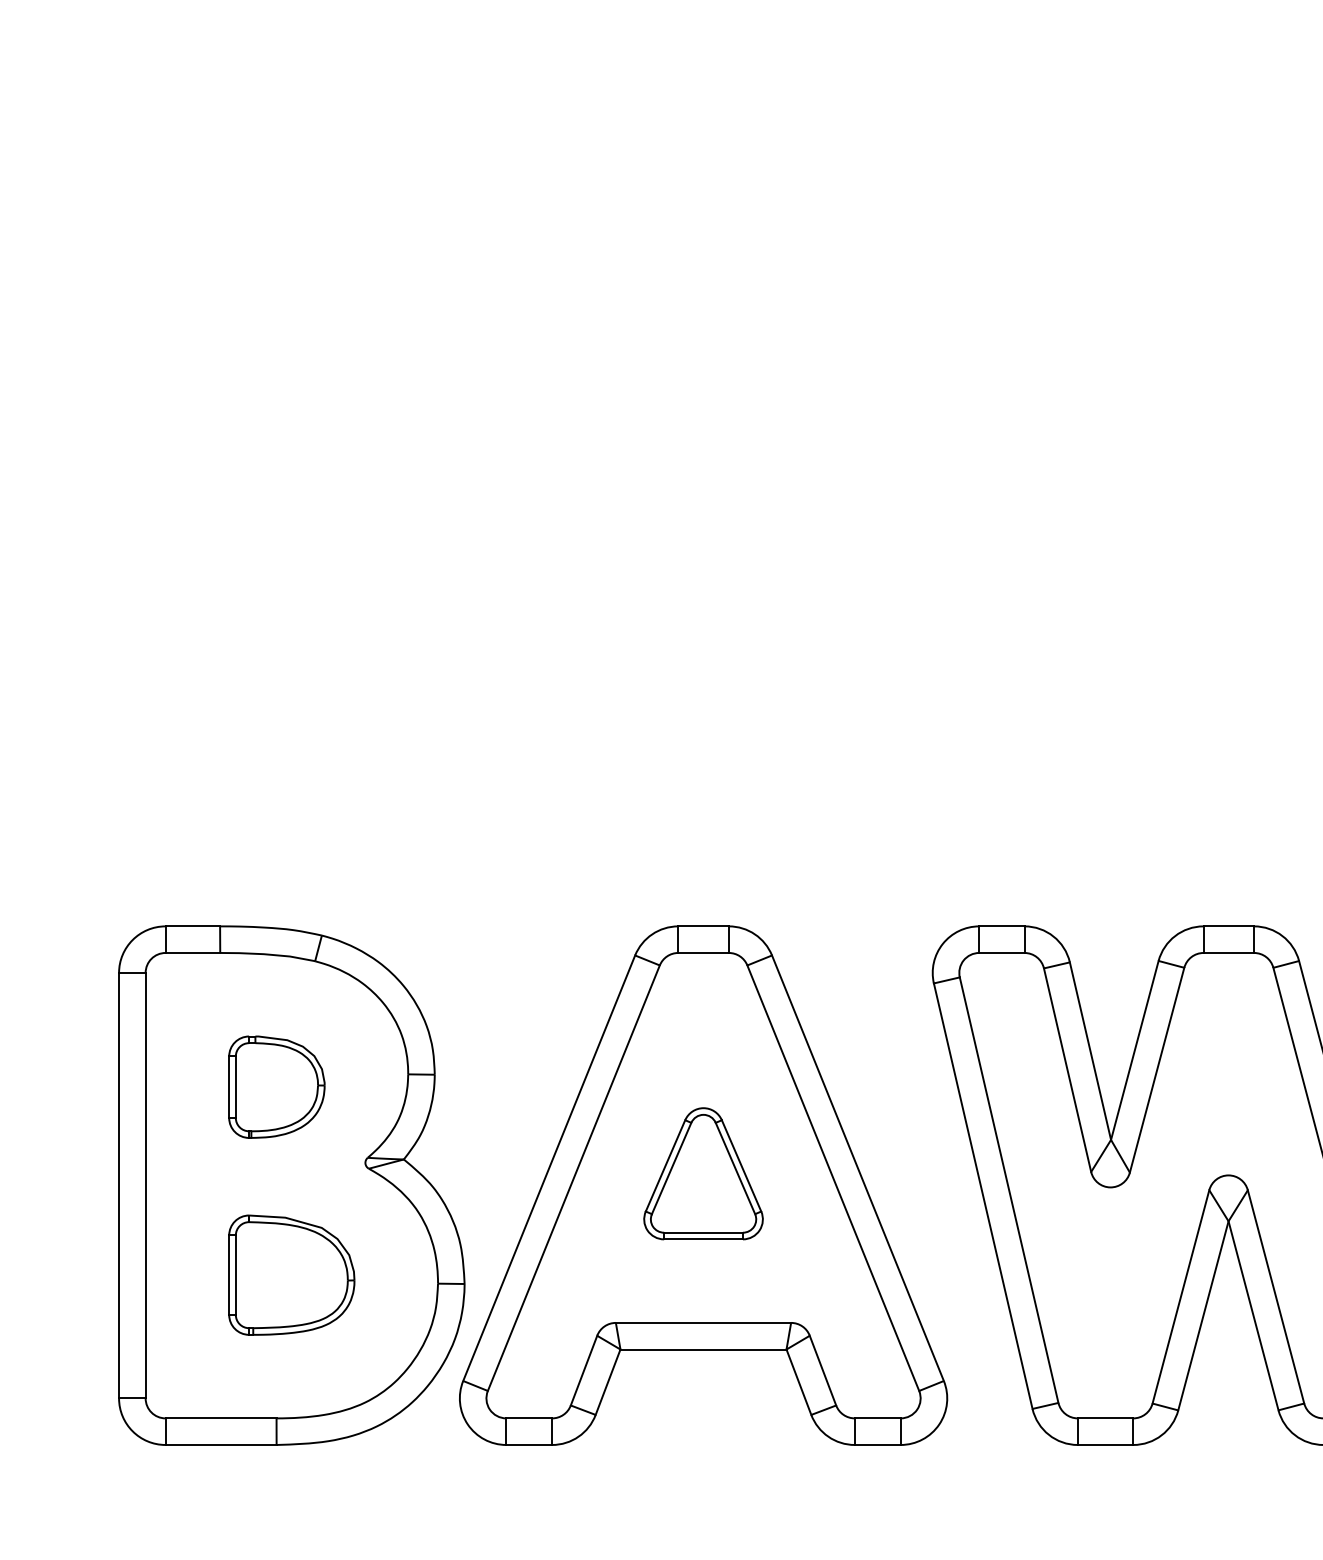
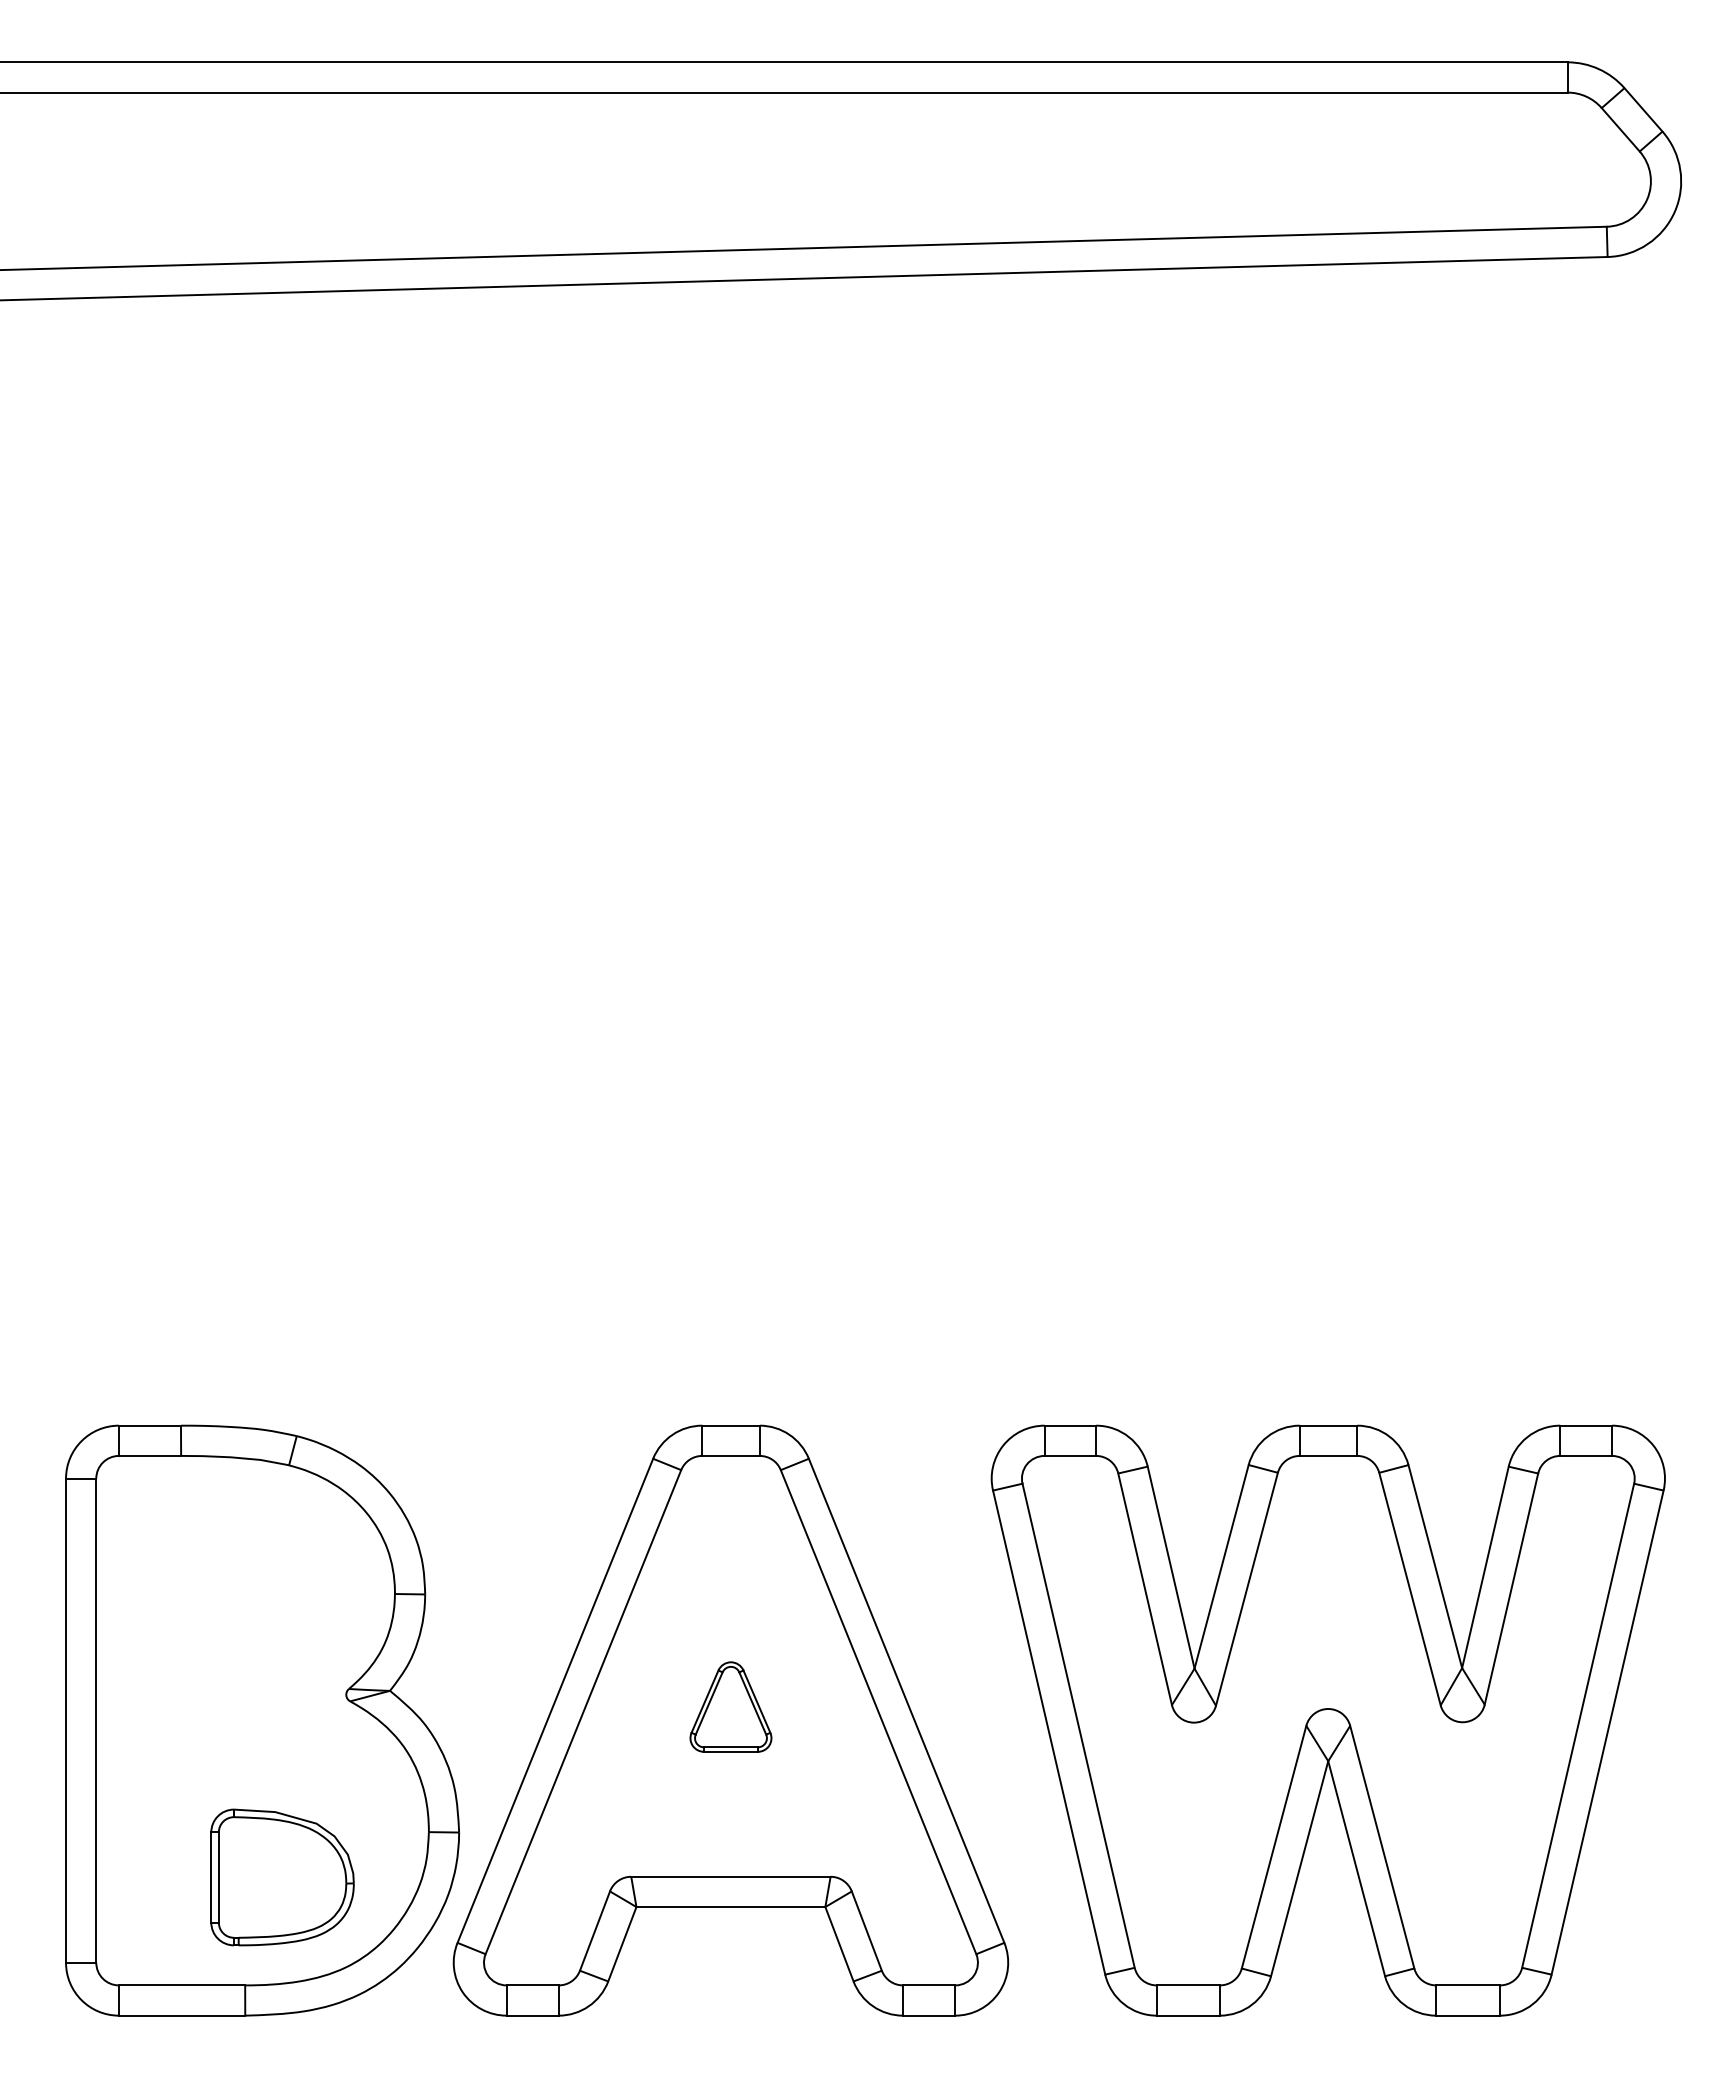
part: (276, 1087) -> (245, 1608), removed
part: (703, 1173) -> (730, 1706), size x0.6
part: (291, 1275) -> (282, 1877), moved

